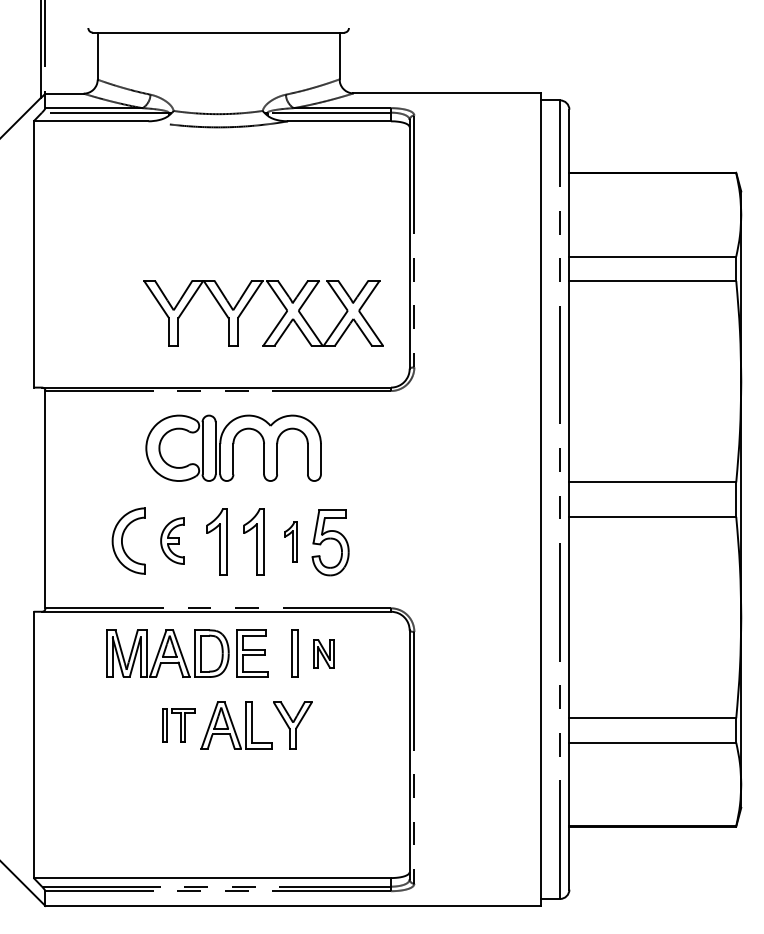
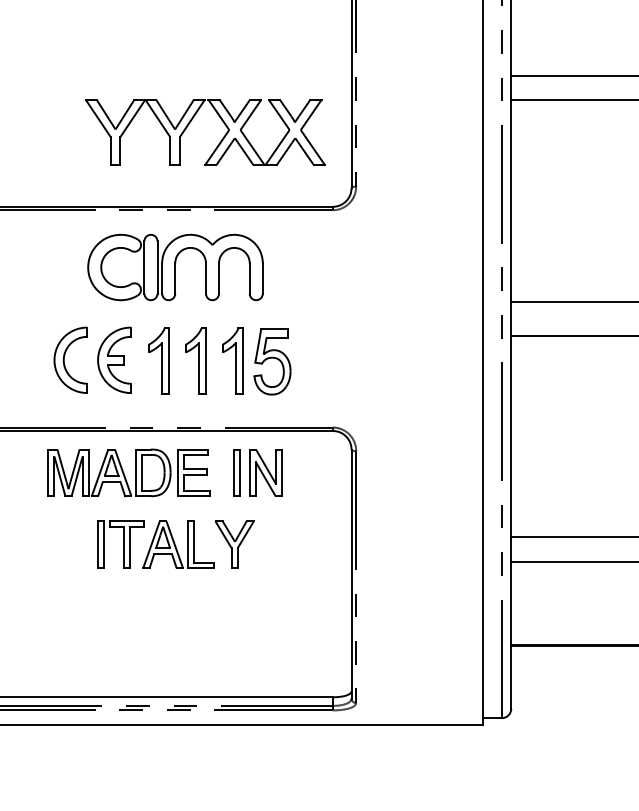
part: (172, 540) -> (114, 359), size x1.43
part: (290, 541) -> (232, 360), size x1.67
part: (323, 653) -> (265, 472), size x1.67
part: (178, 725) -> (120, 544), size x1.43

